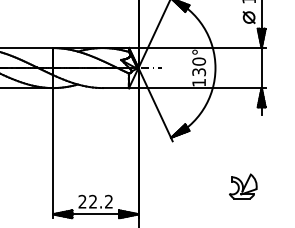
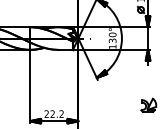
part: (243, 184) -> (148, 104), moved

